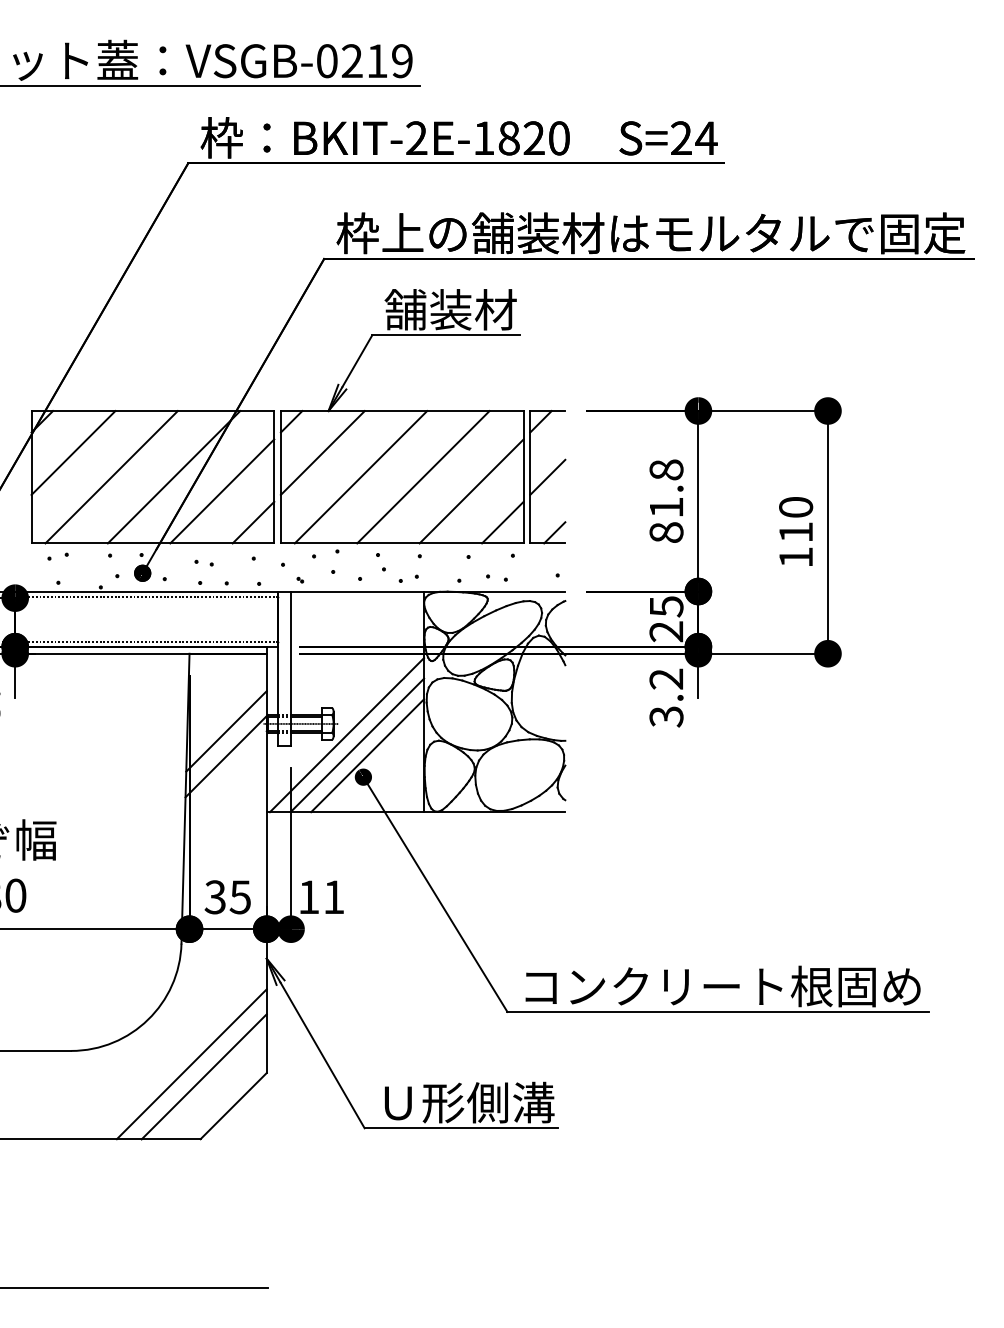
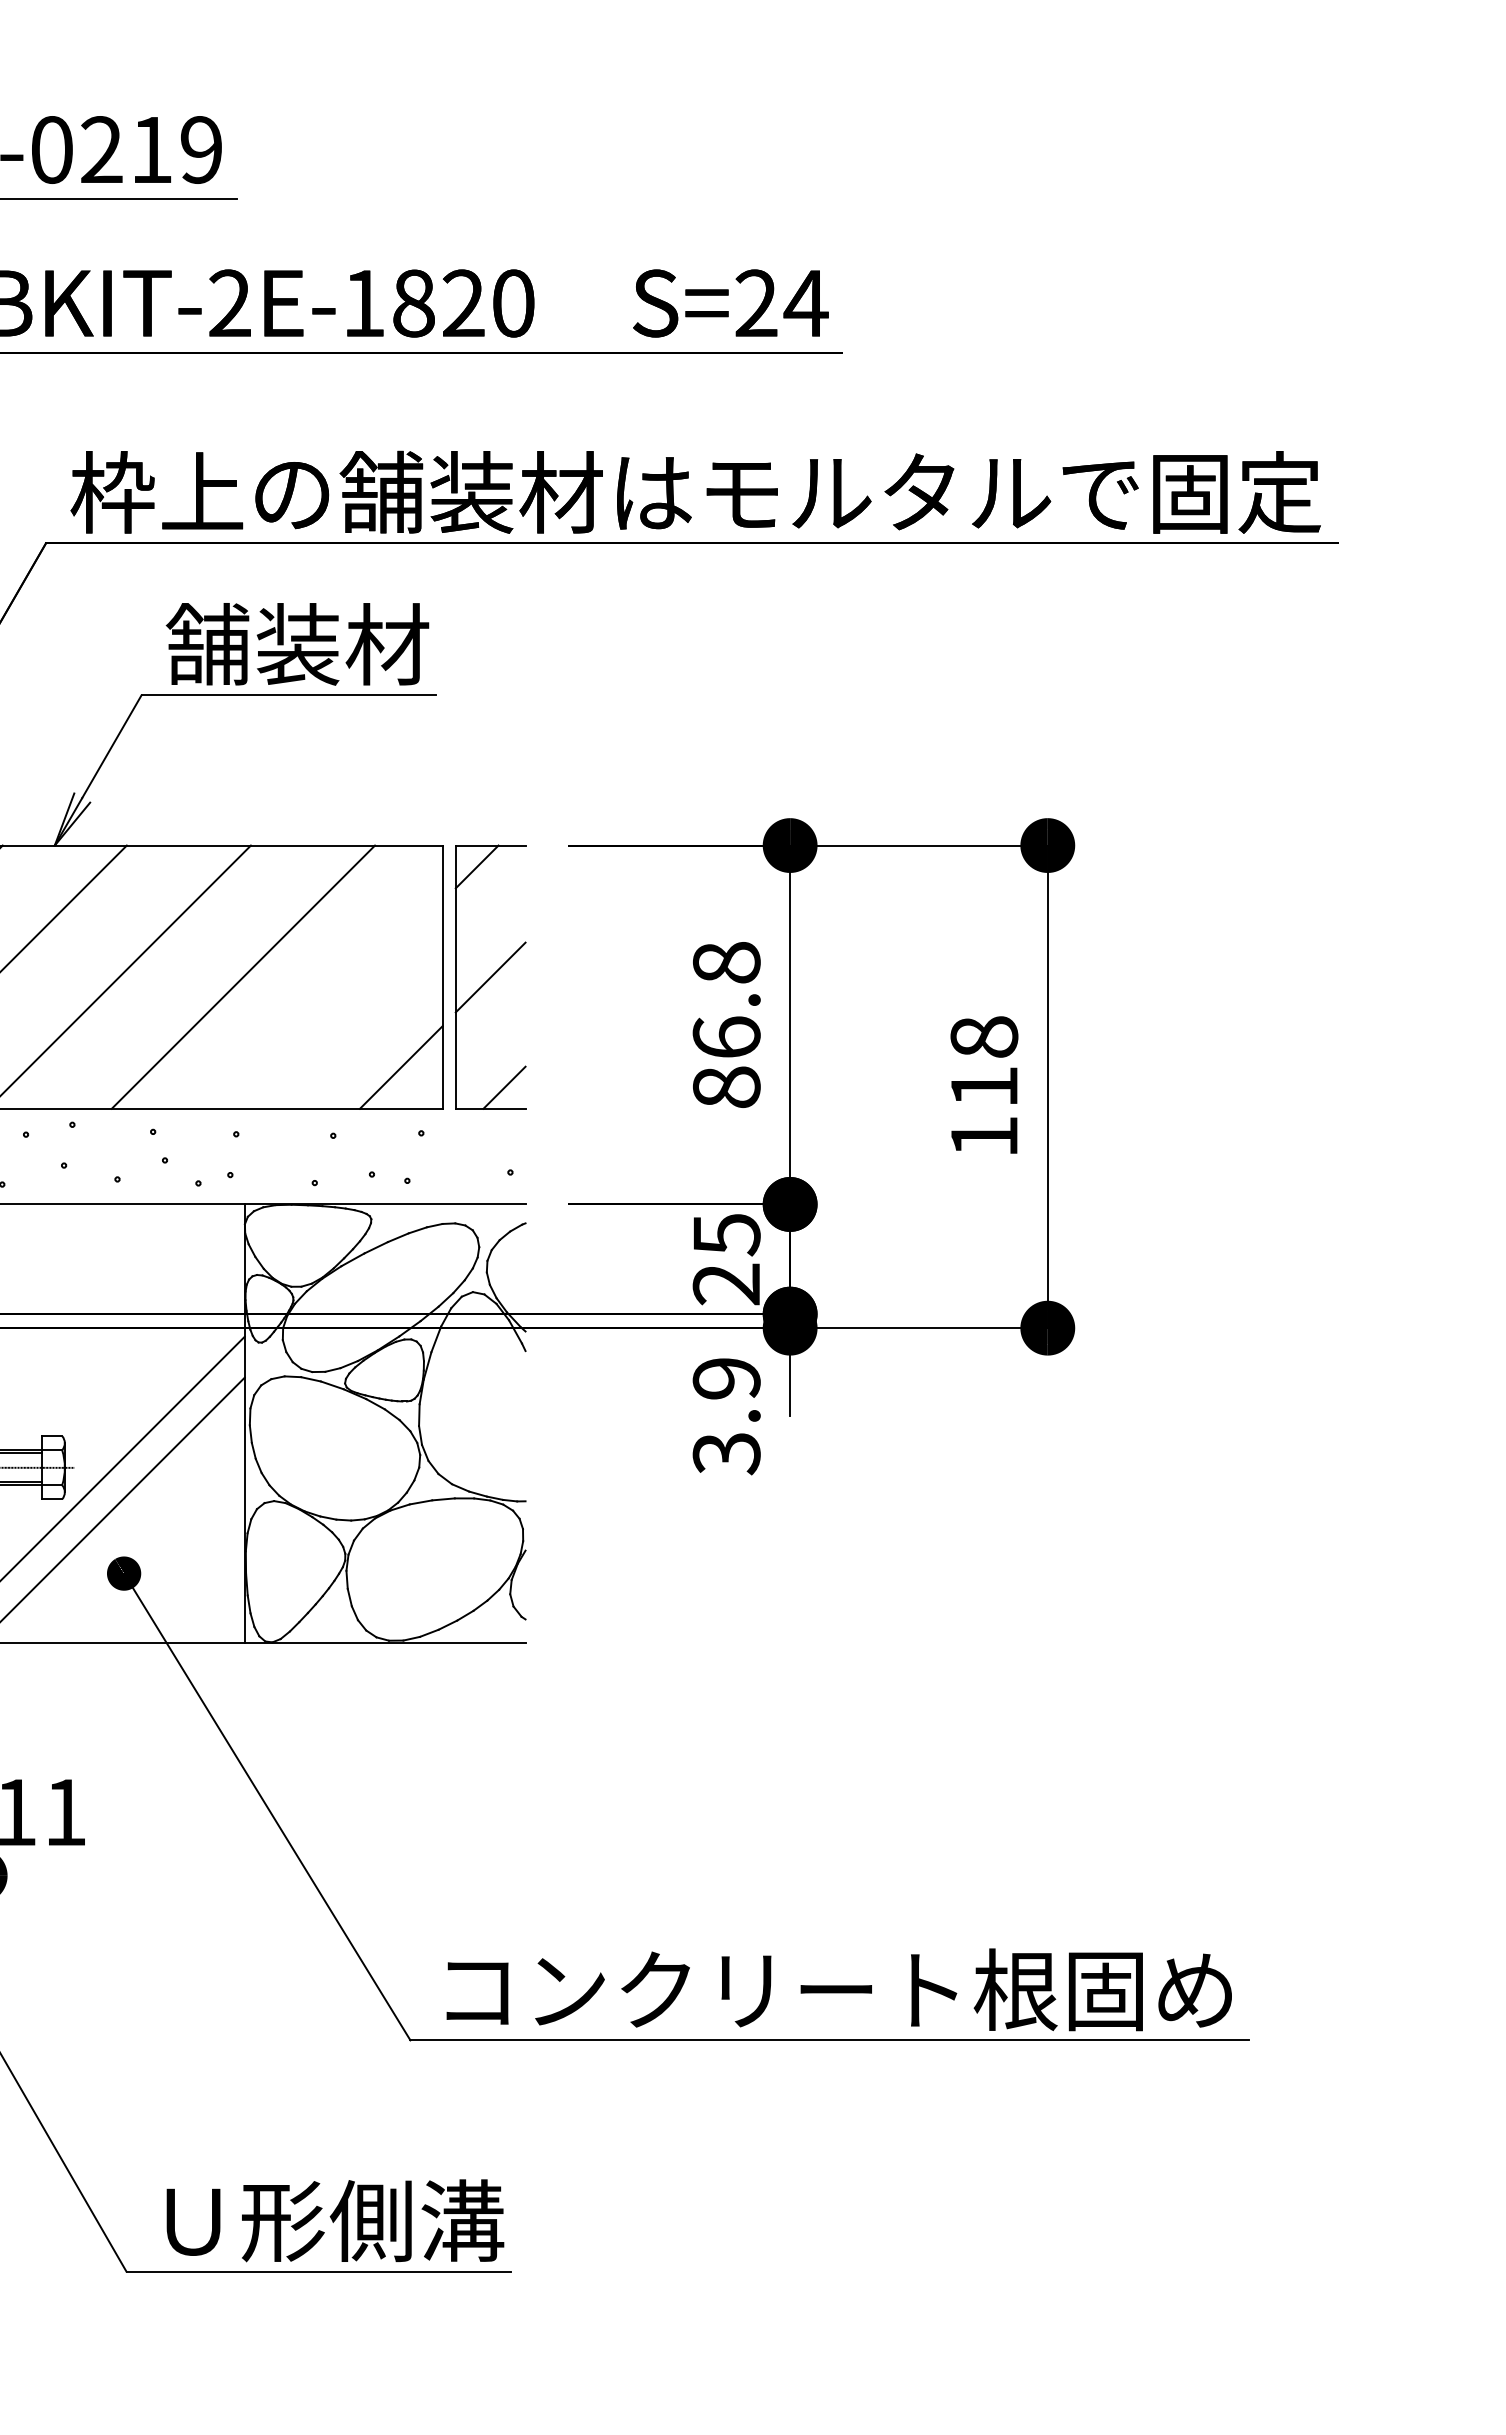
line: (471, 491) -> (338, 1005), removed
text: (796, 506) -> (985, 1035), 110 -> 118
text: (666, 507) -> (726, 1037), 81.8 -> 86.8
text: (666, 678) -> (726, 1377), 3.2 -> 3.9
line: (367, 755) -> (132, 1530), removed

